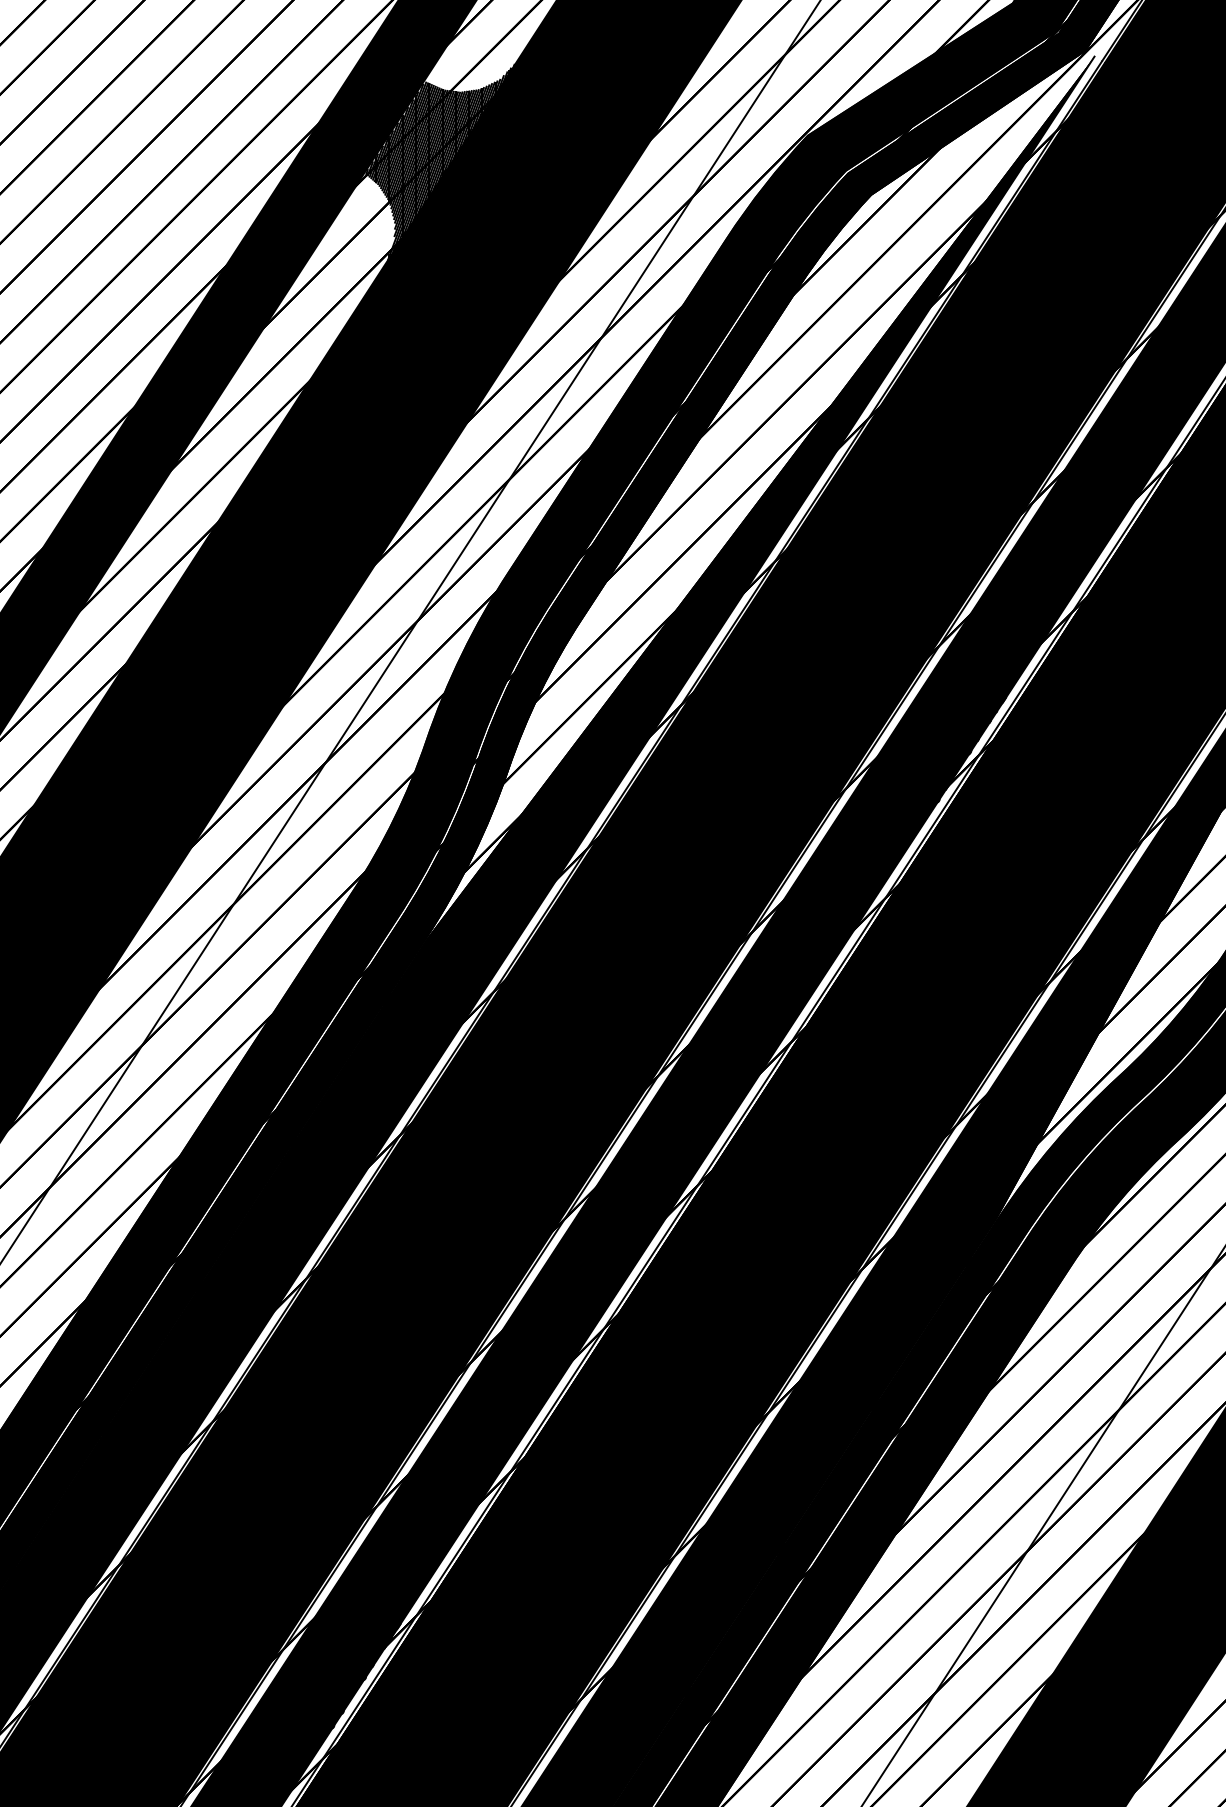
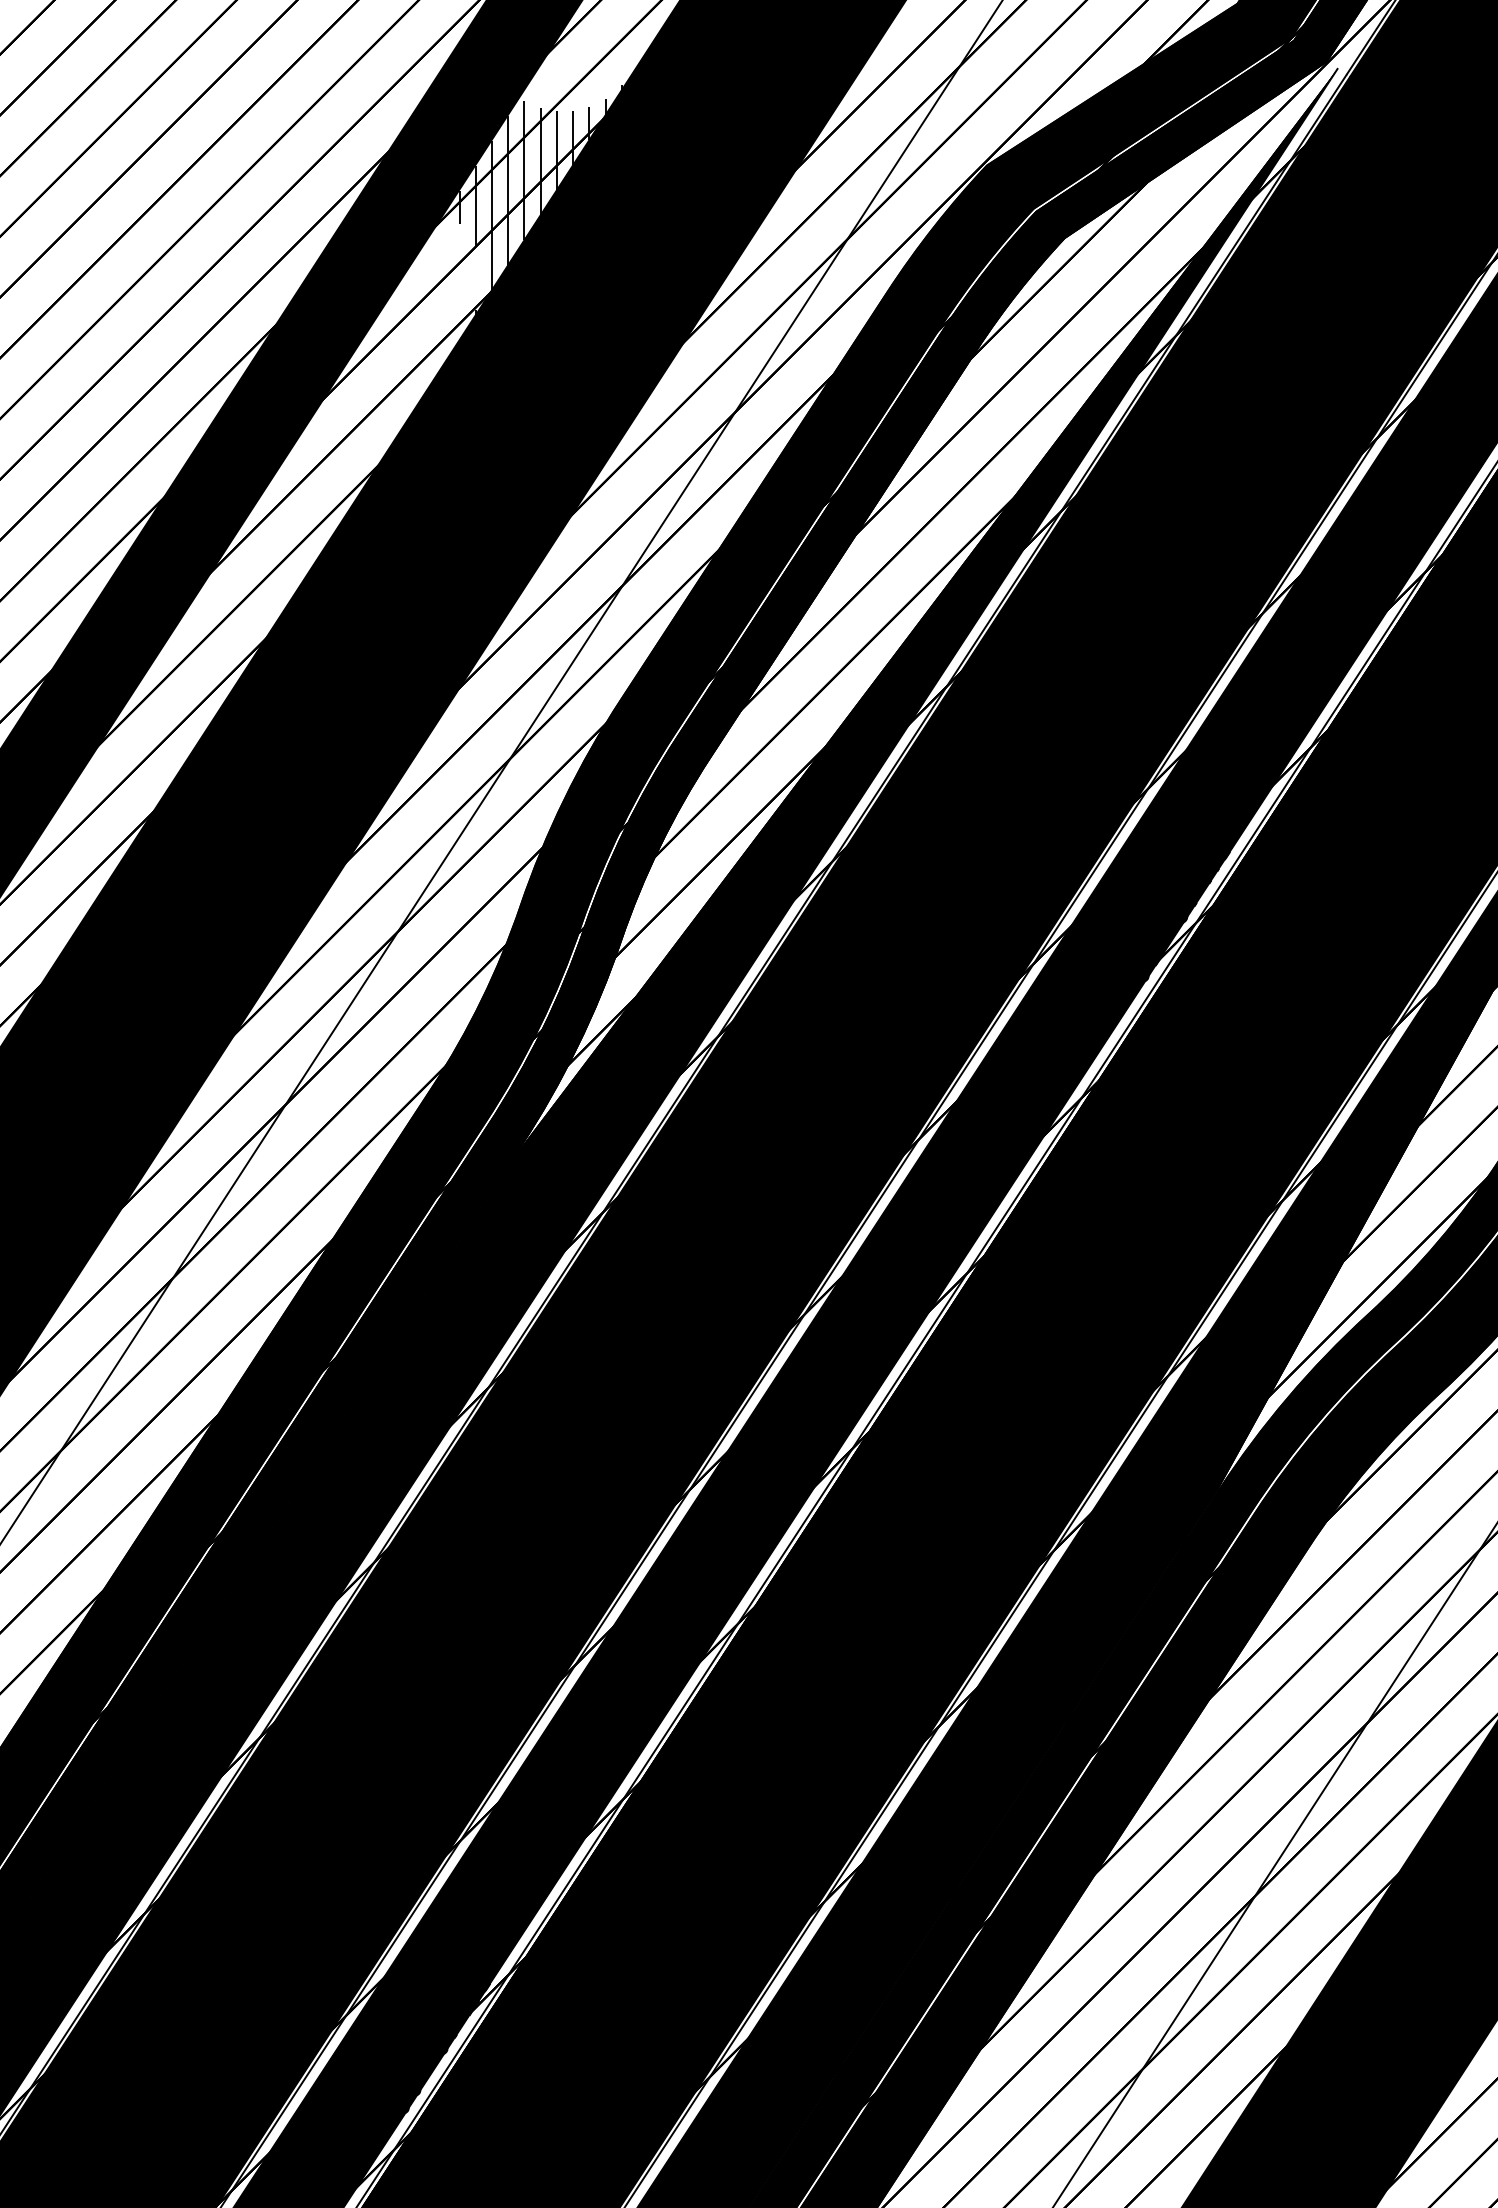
hatch: (439, 161) -> (537, 197), removed

